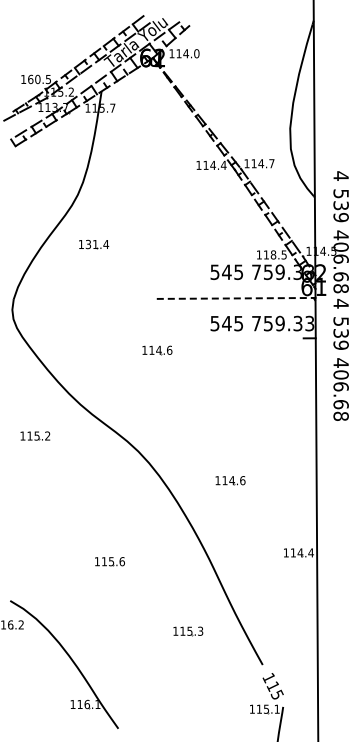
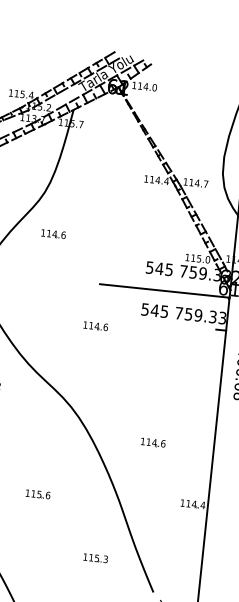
text: (39, 79) -> (24, 94), 160.5 -> 115.4
text: (97, 244) -> (56, 234), 131.4 -> 114.6
text: (278, 254) -> (203, 258), 118.5 -> 115.0
line: (236, 298) -> (165, 291), dashed -> solid
part: (230, 480) -> (153, 442), moved

